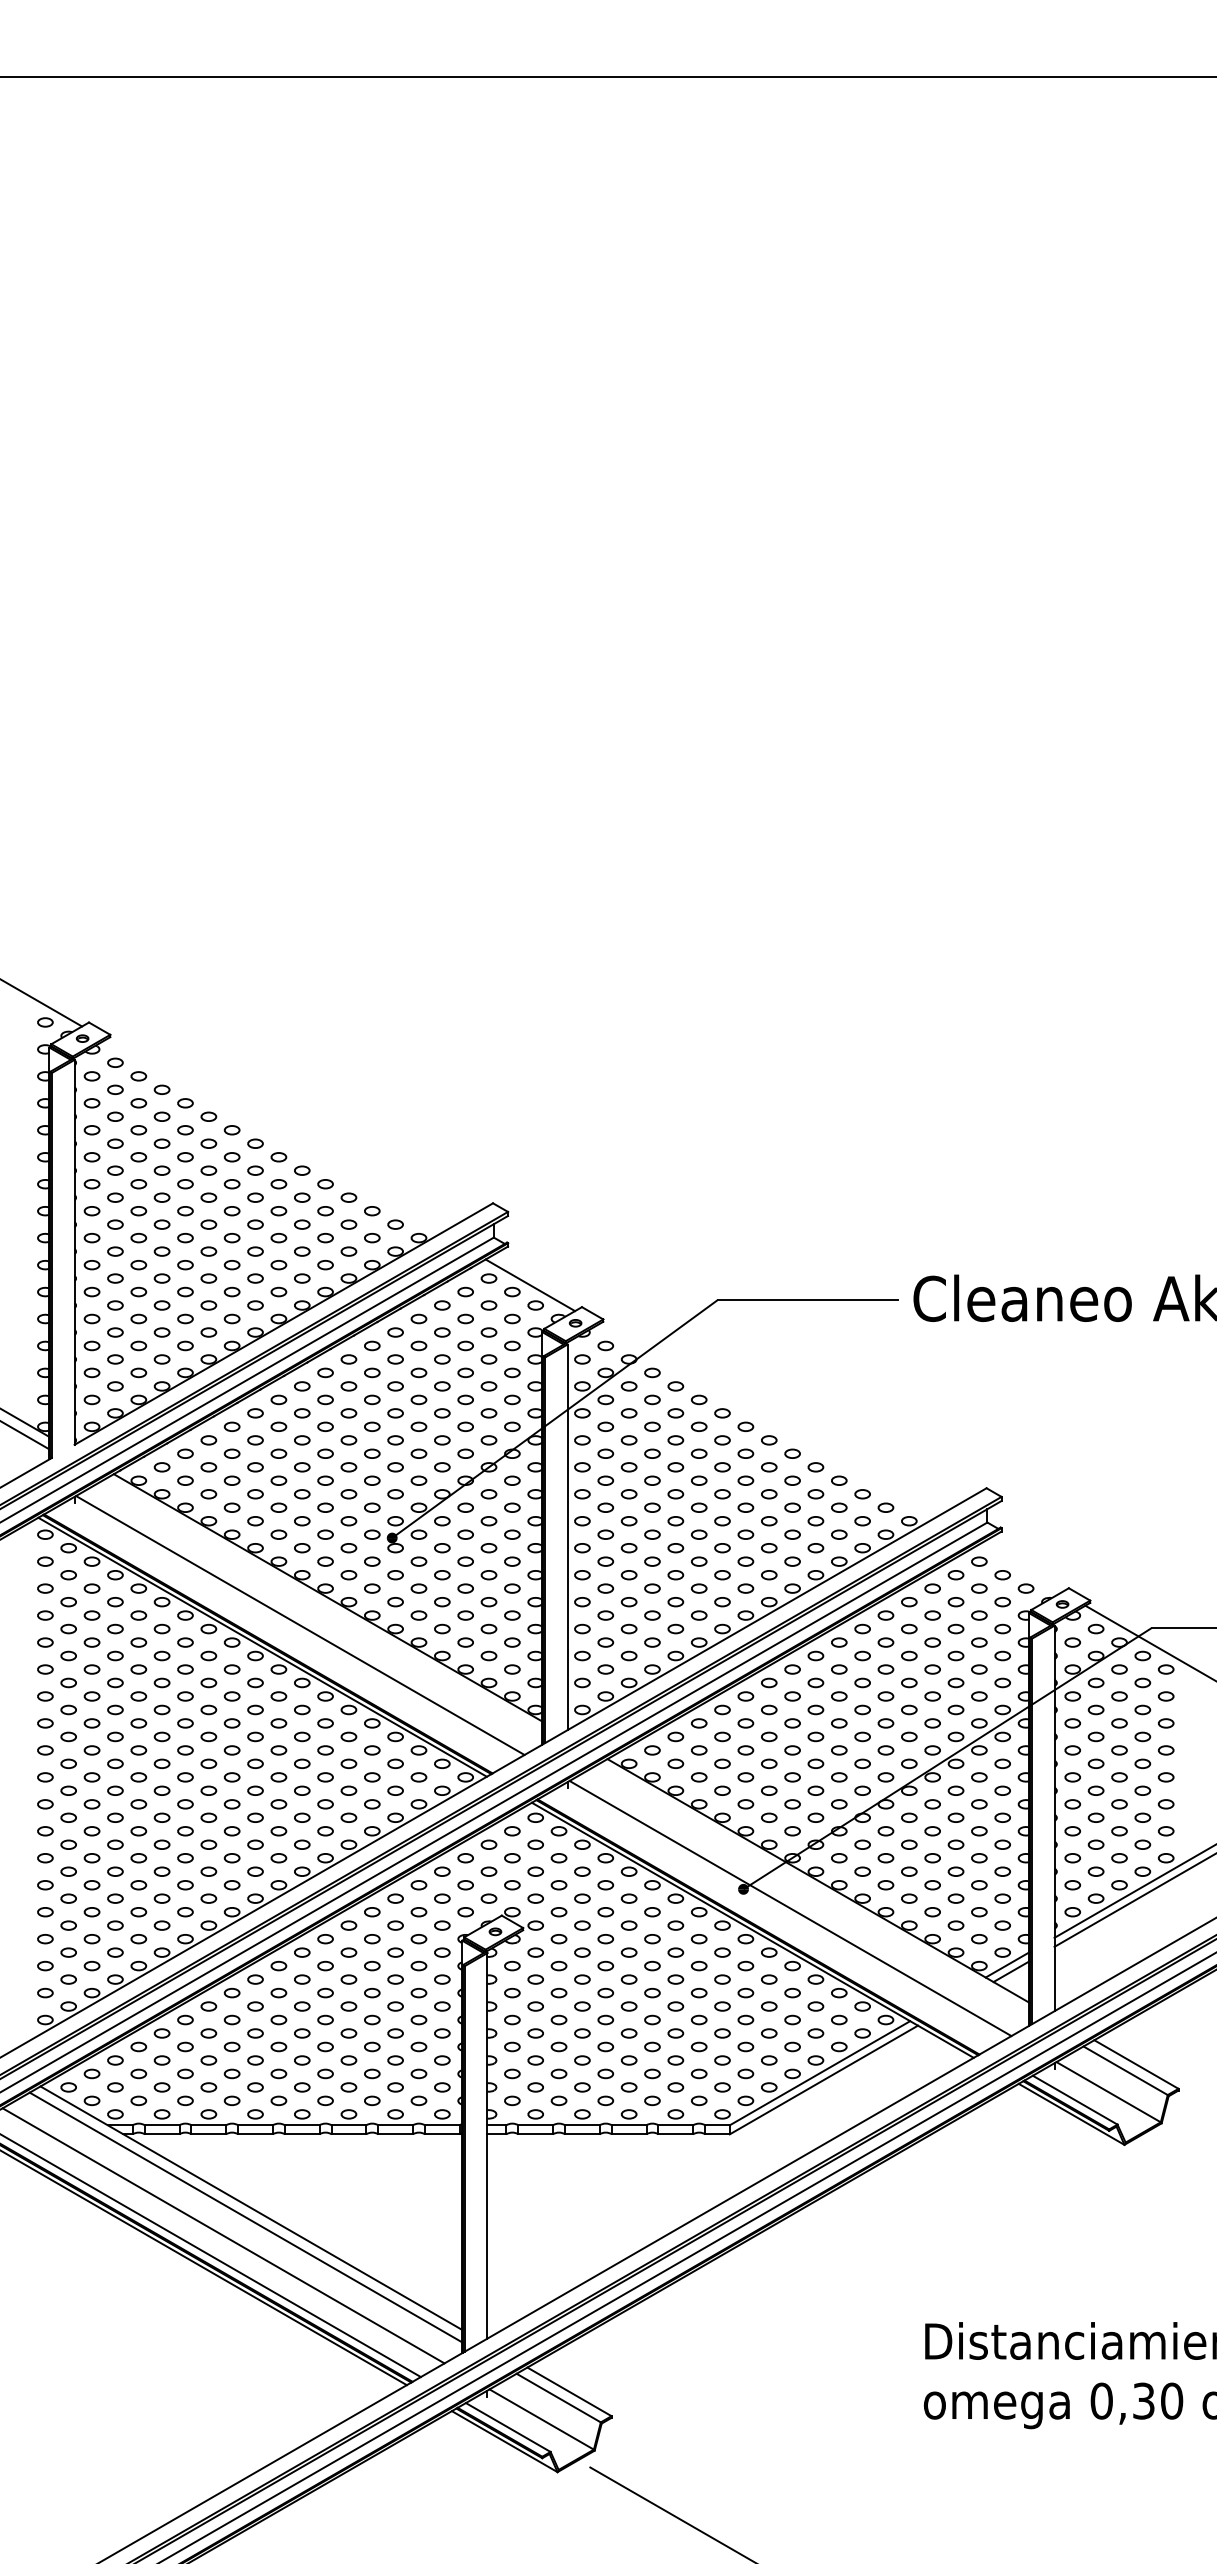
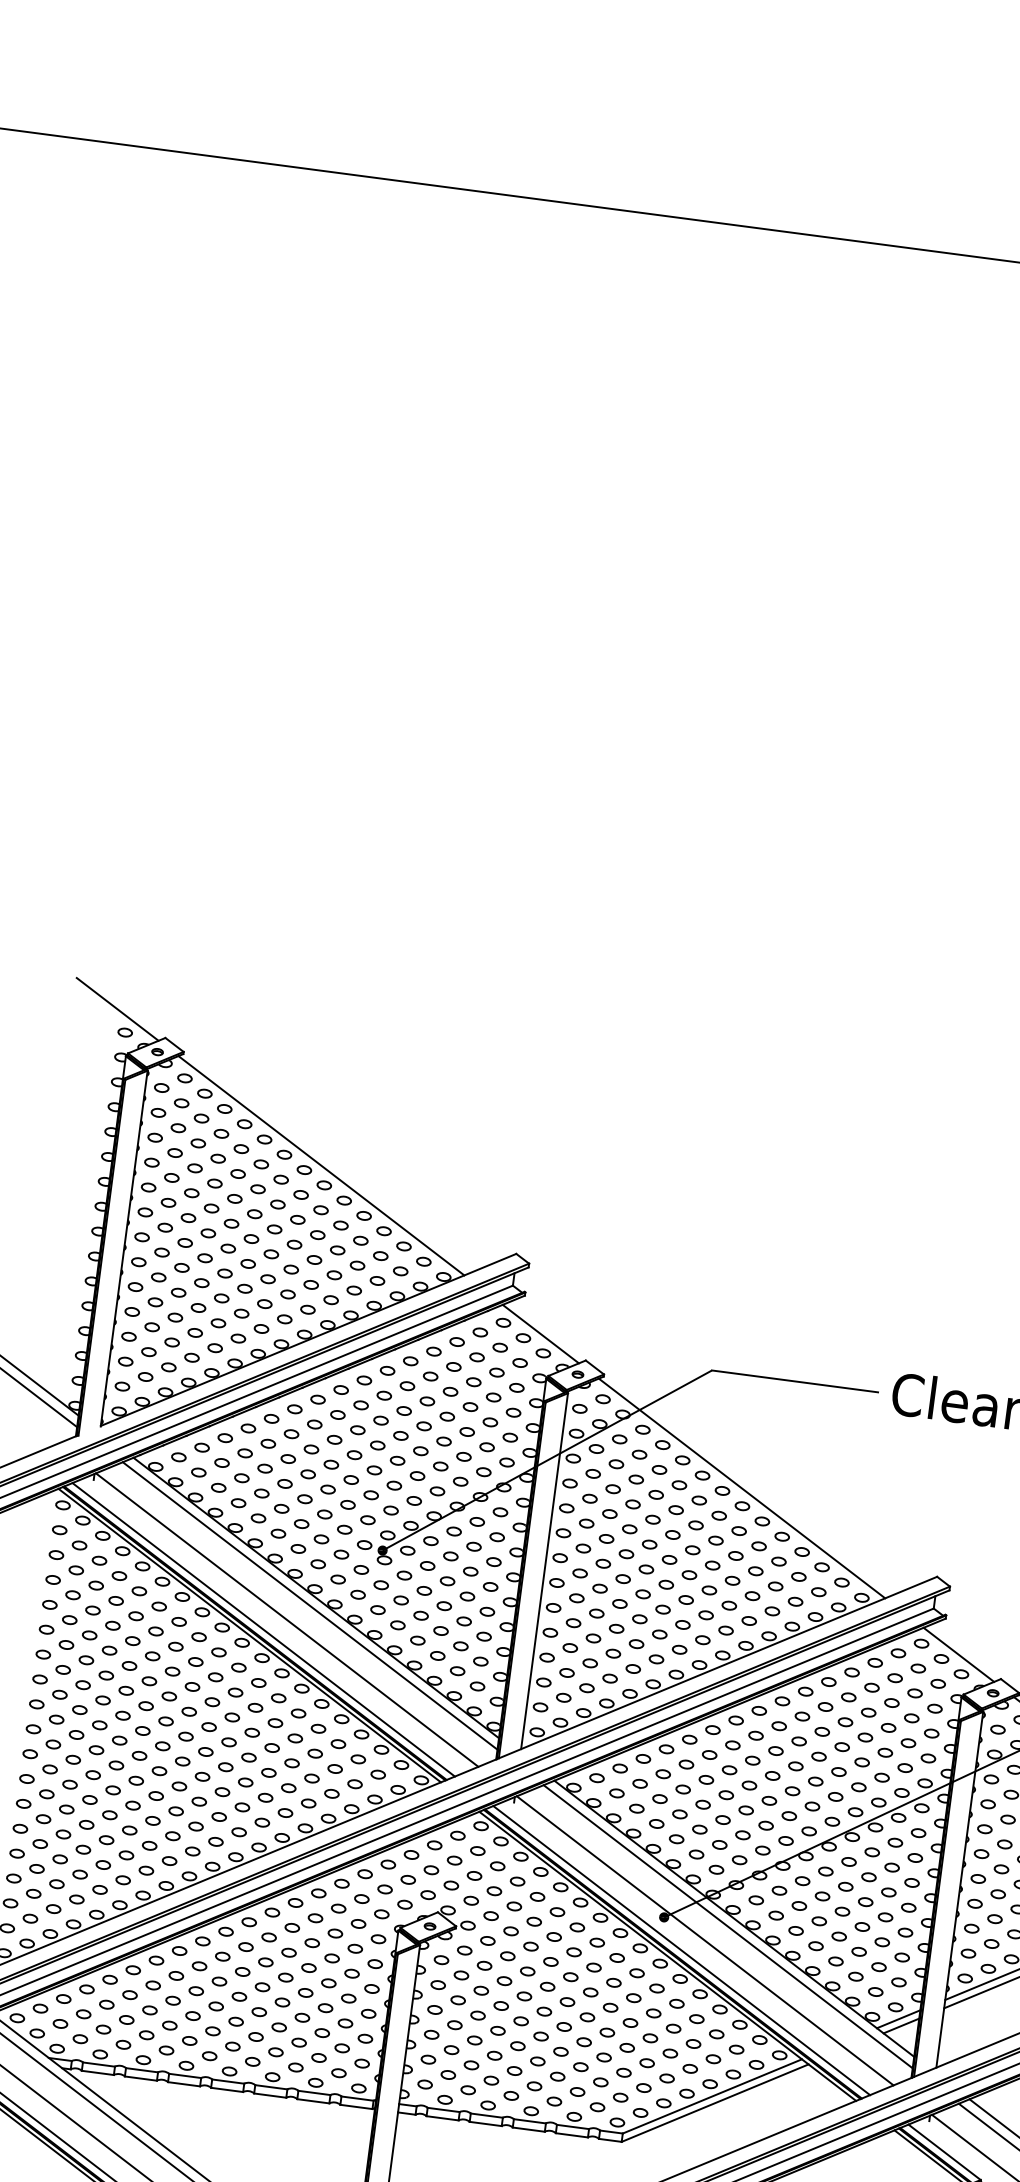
line: (272, 1136) -> (320, 1165), added
line: (766, 1421) -> (742, 1488), added
line: (1020, 1568) -> (958, 1654), added
line: (322, 1607) -> (309, 1606), added
line: (276, 1638) -> (263, 1629), added
line: (812, 1890) -> (727, 1926), added
line: (766, 1921) -> (681, 1949), added

